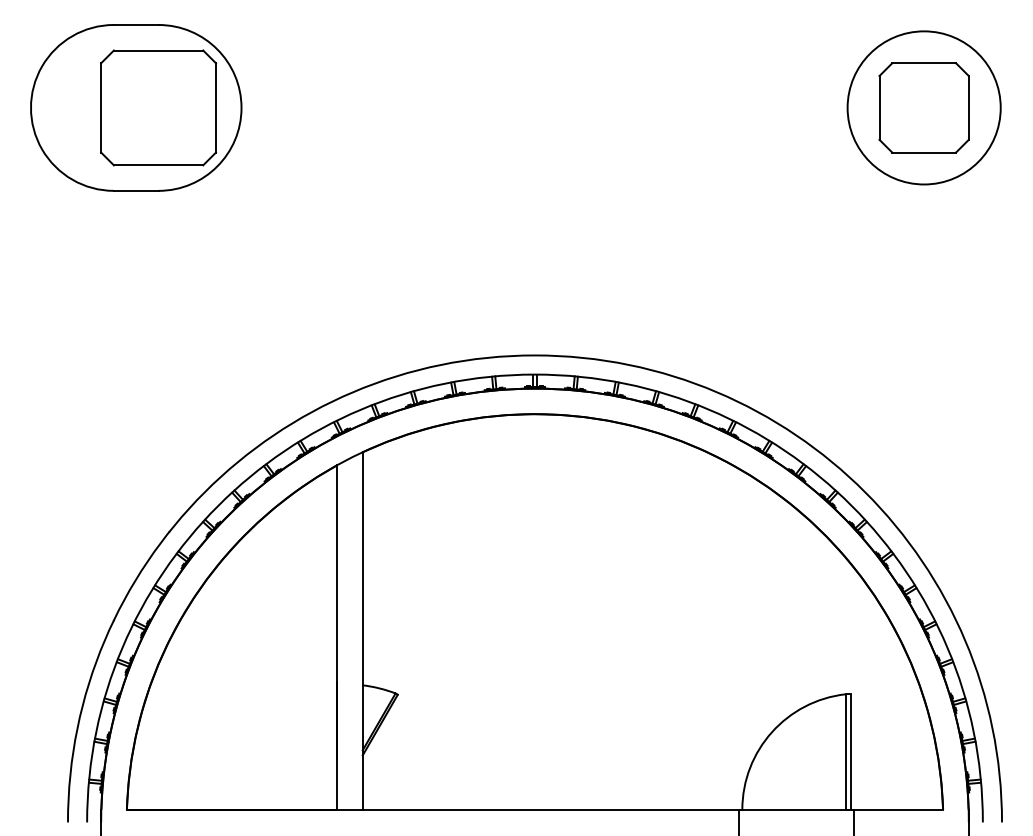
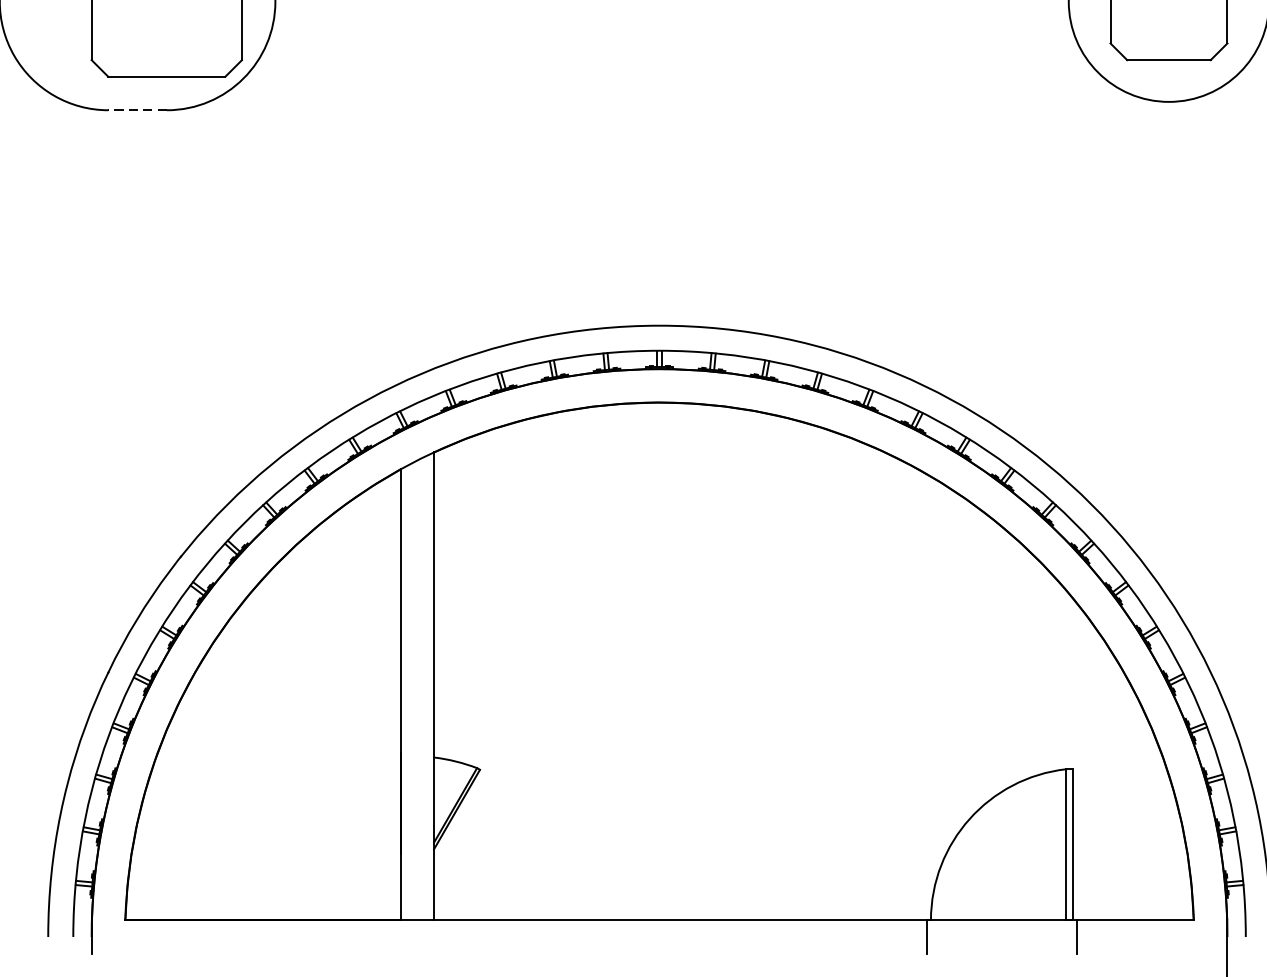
line: (135, 190) -> (136, 109), solid -> dashed

